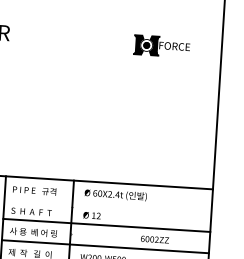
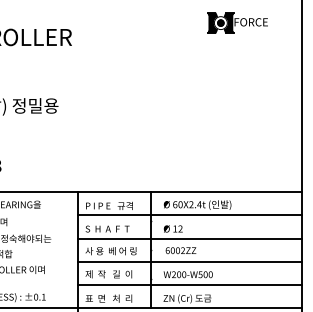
part: (162, 45) -> (237, 22), moved
line: (107, 204) -> (189, 215), added
text: (154, 239) -> (180, 250), moved

